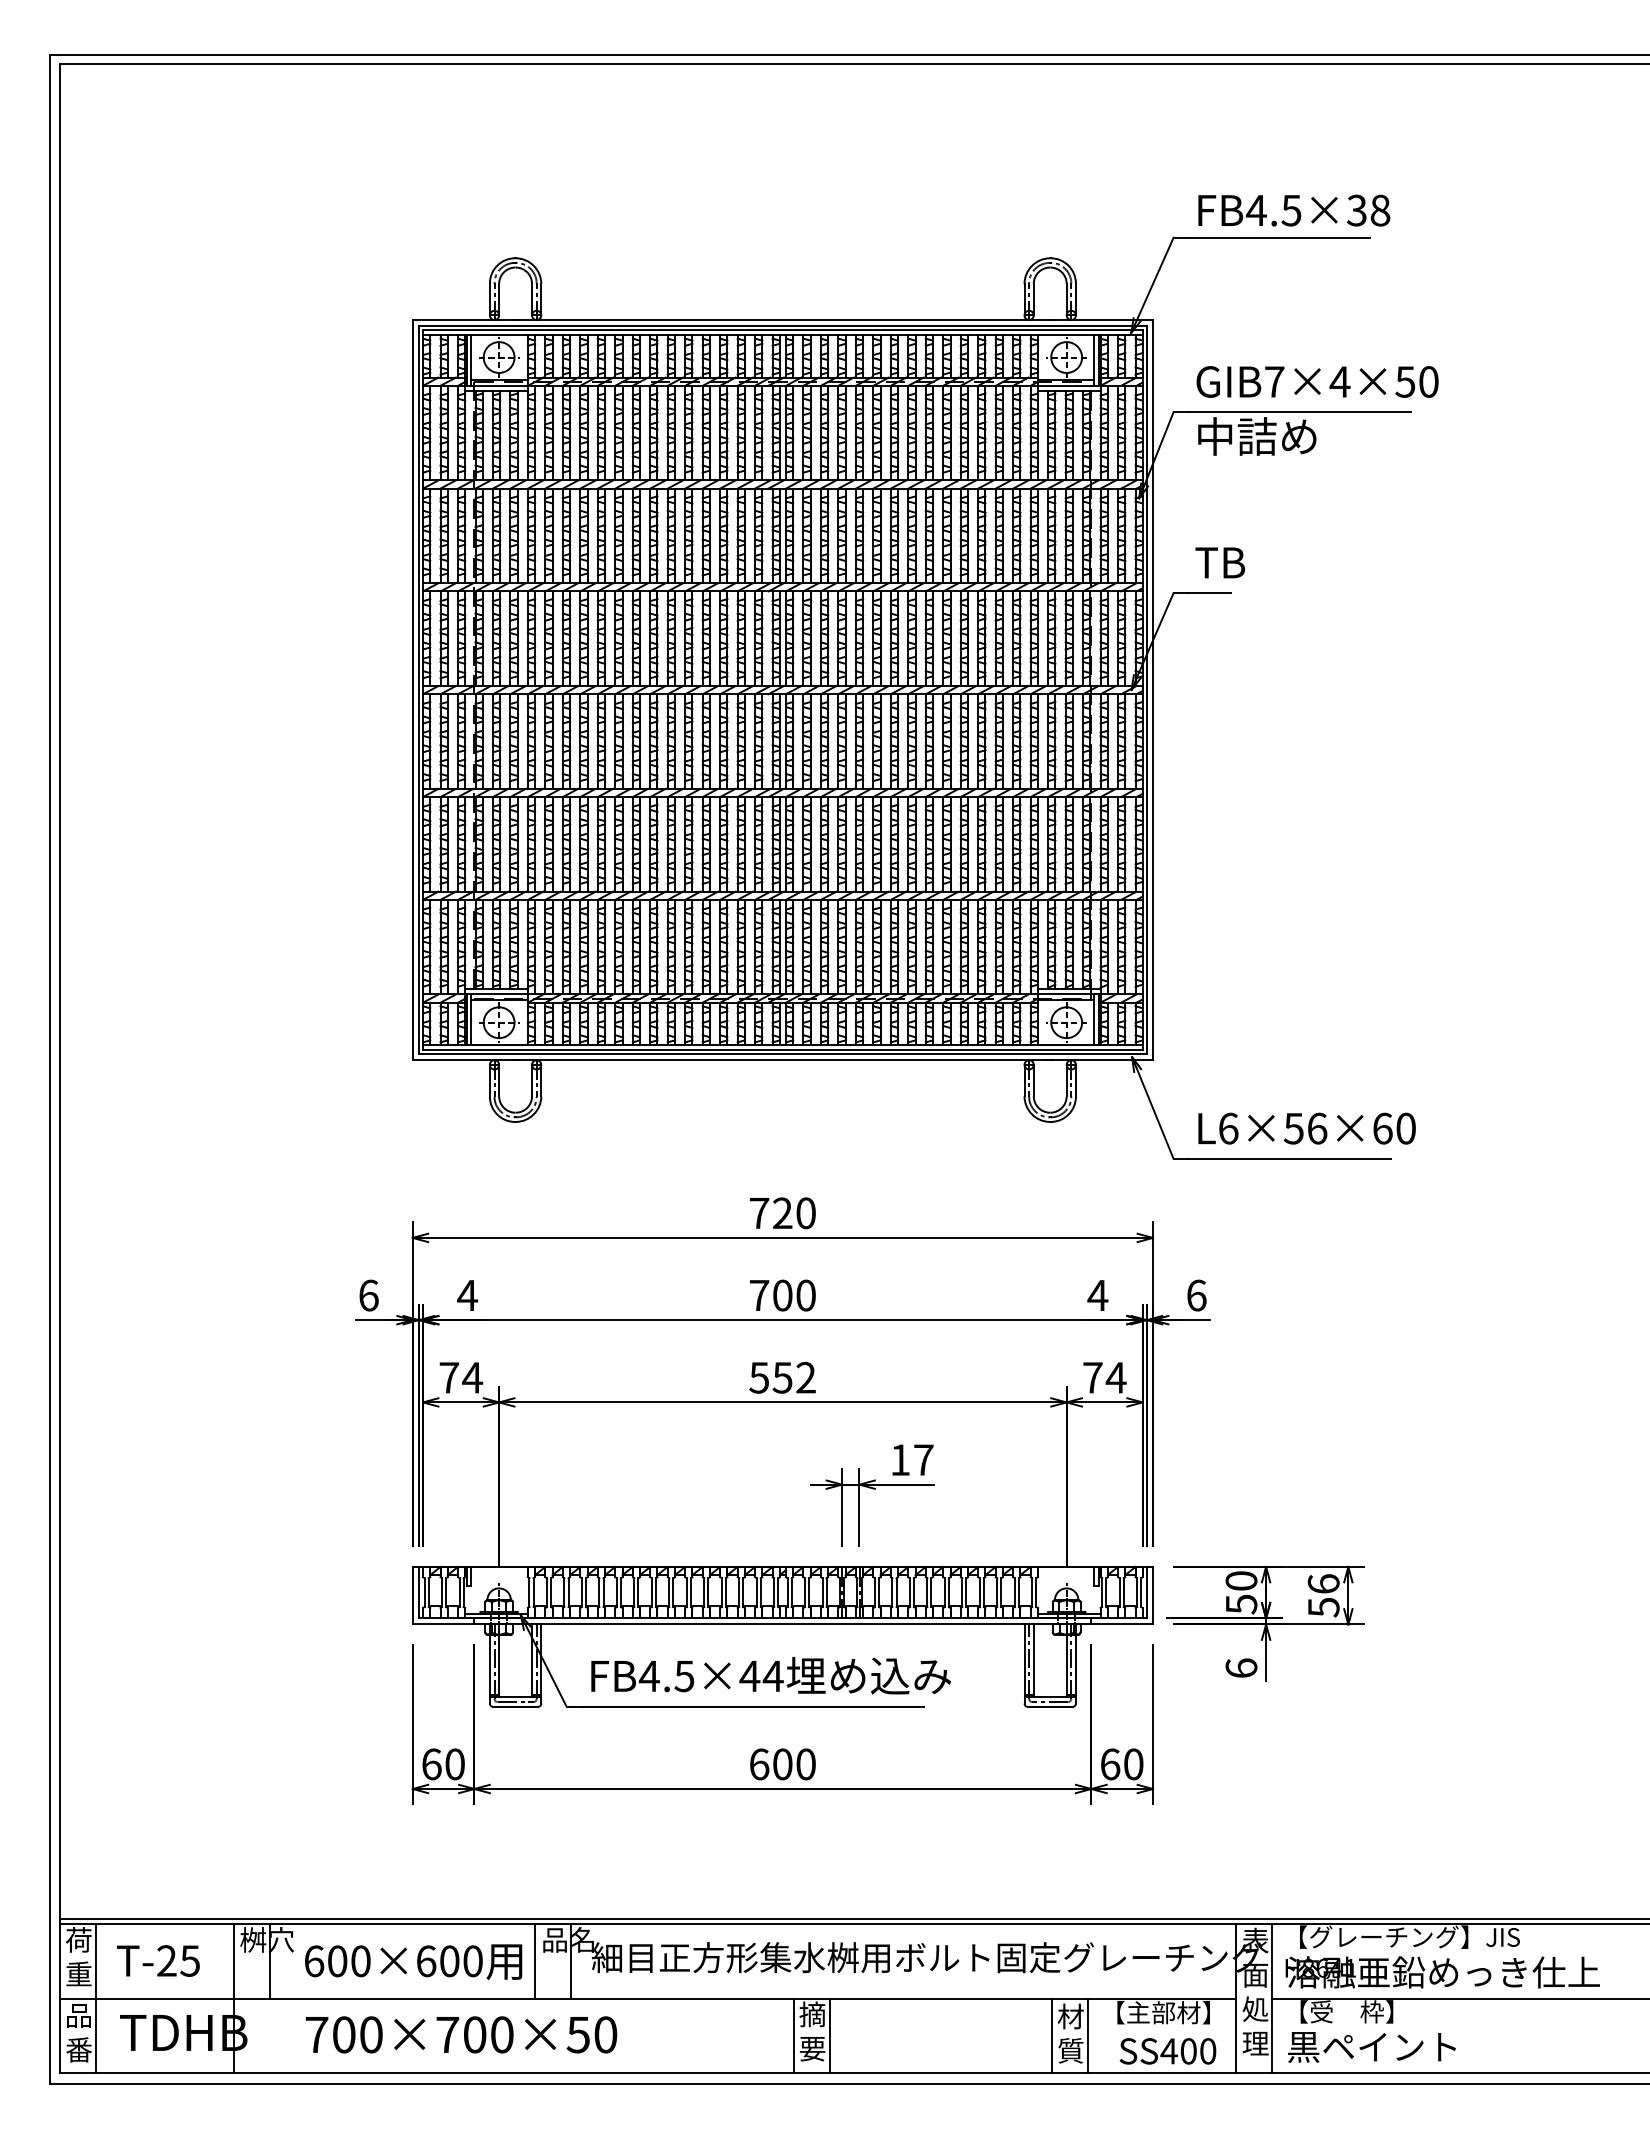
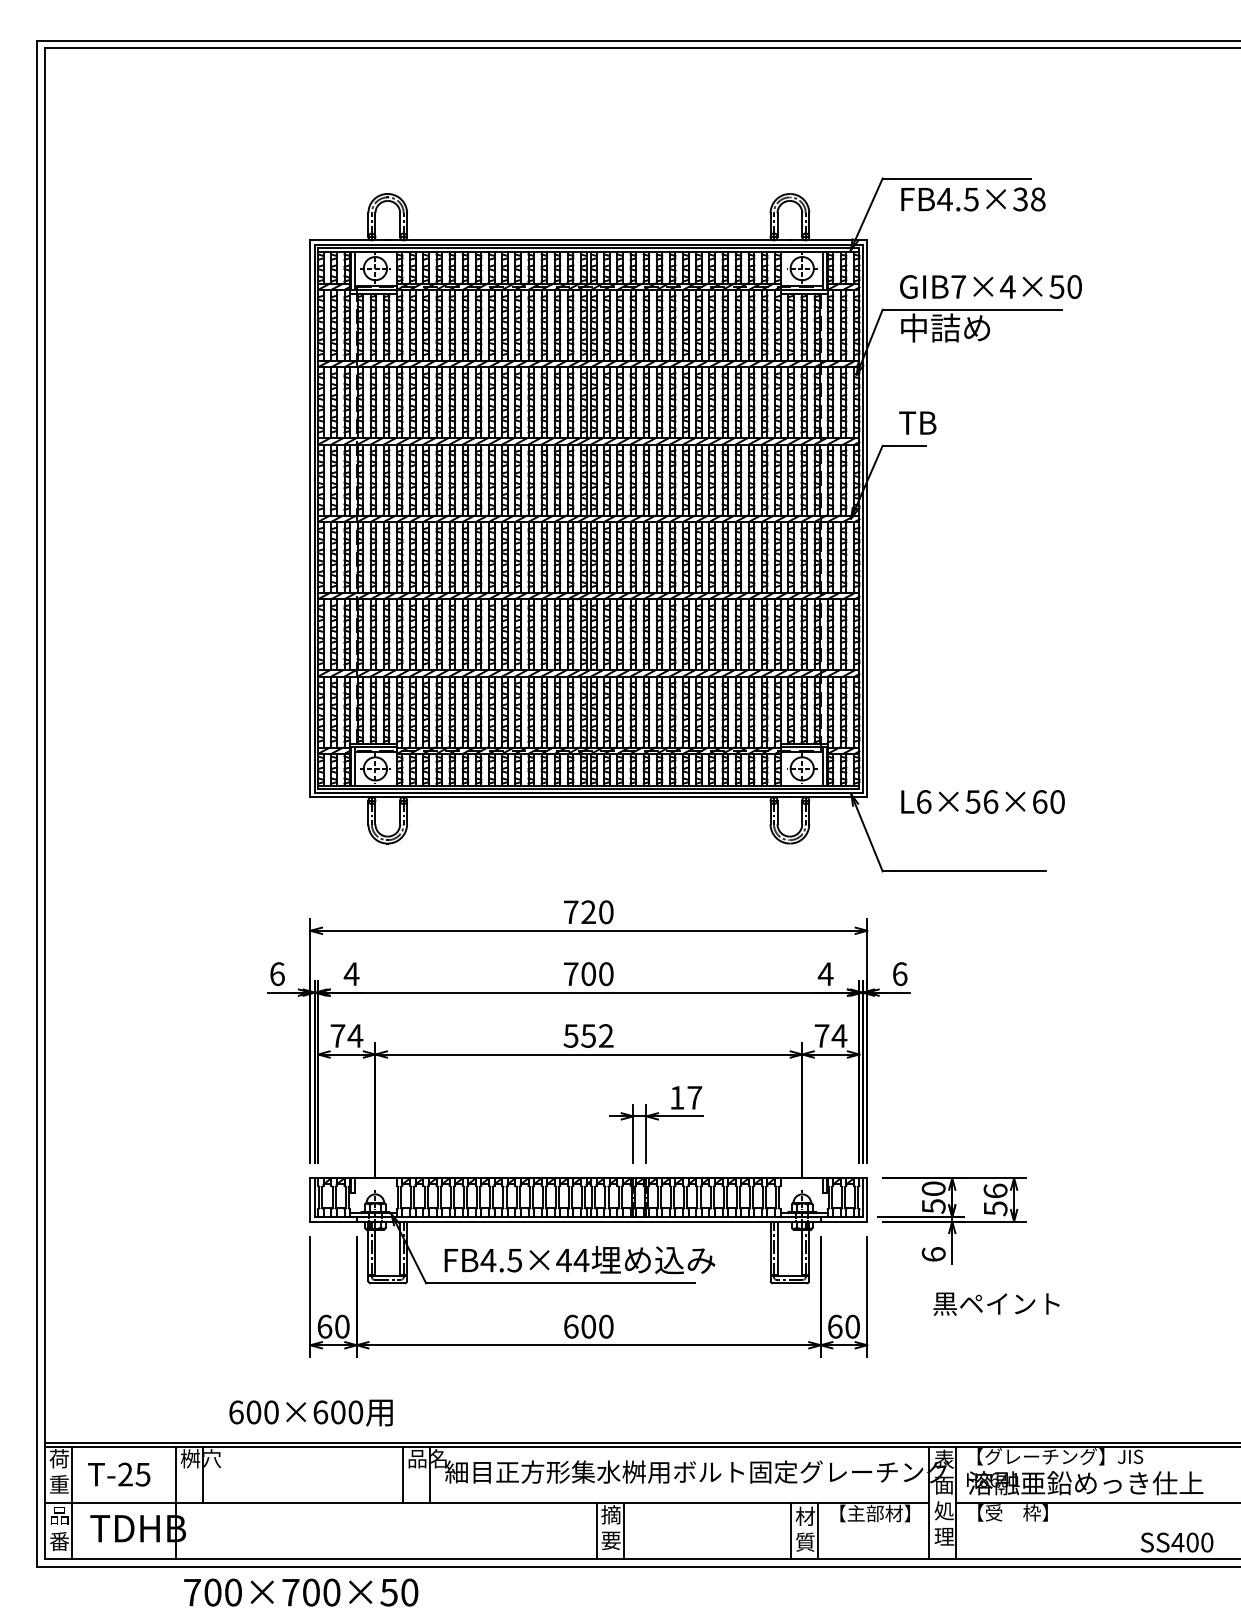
text: (1294, 210) -> (973, 199), moved
text: (1306, 1128) -> (982, 801), moved
text: (413, 1961) -> (311, 1412), moved
text: (461, 2034) -> (301, 1592), moved
text: (1371, 2047) -> (996, 1304), moved
text: (1167, 2051) -> (1176, 1542), moved

